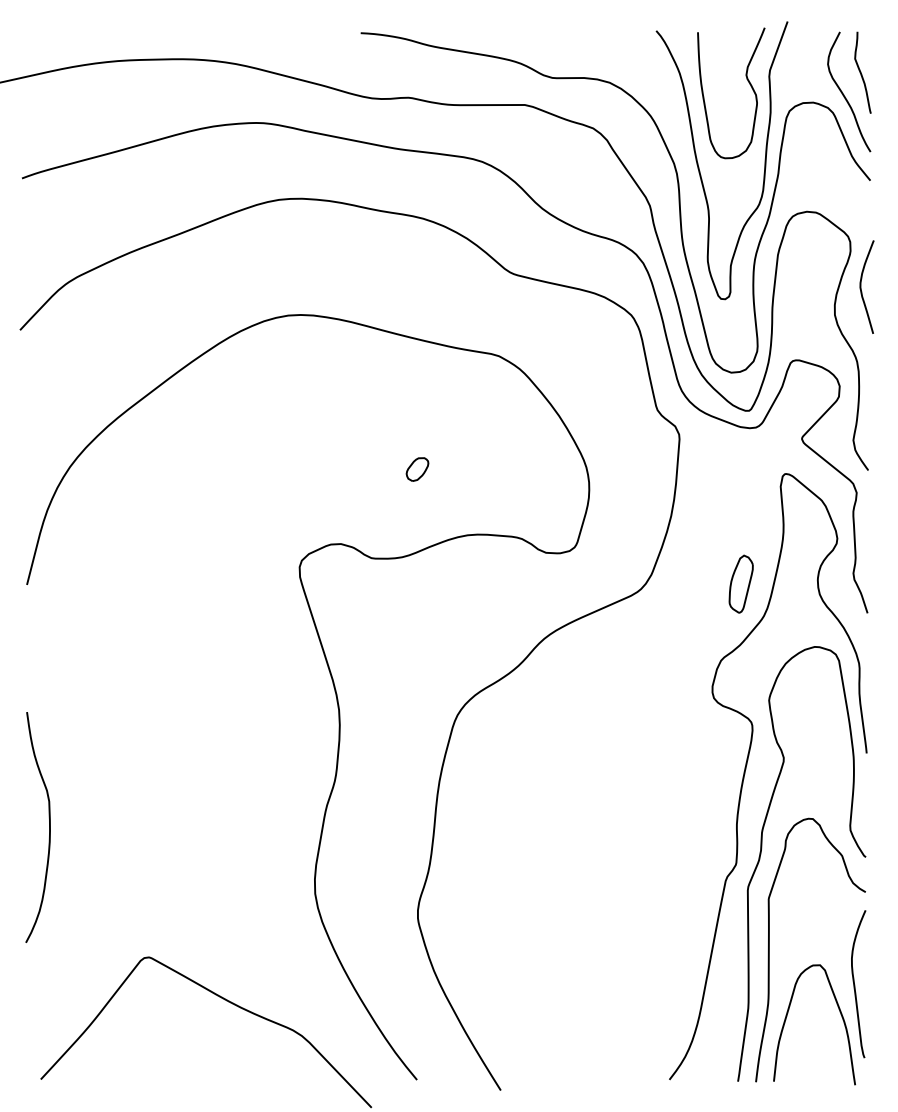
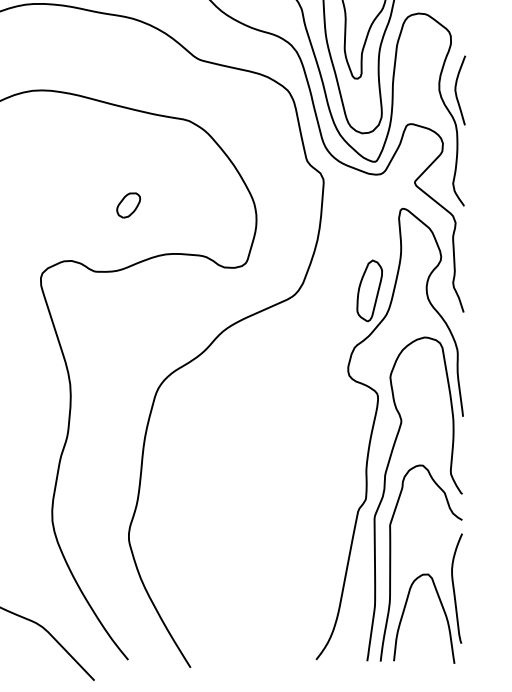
curve: (861, 286) -> (456, 90), moved
part: (417, 469) -> (128, 205), size x1.43
part: (740, 583) -> (369, 290), size x1.43

